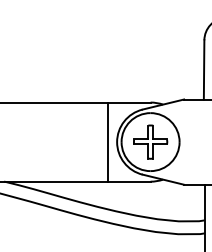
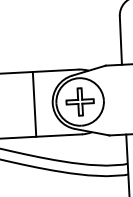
line: (107, 141) -> (34, 103), moved

